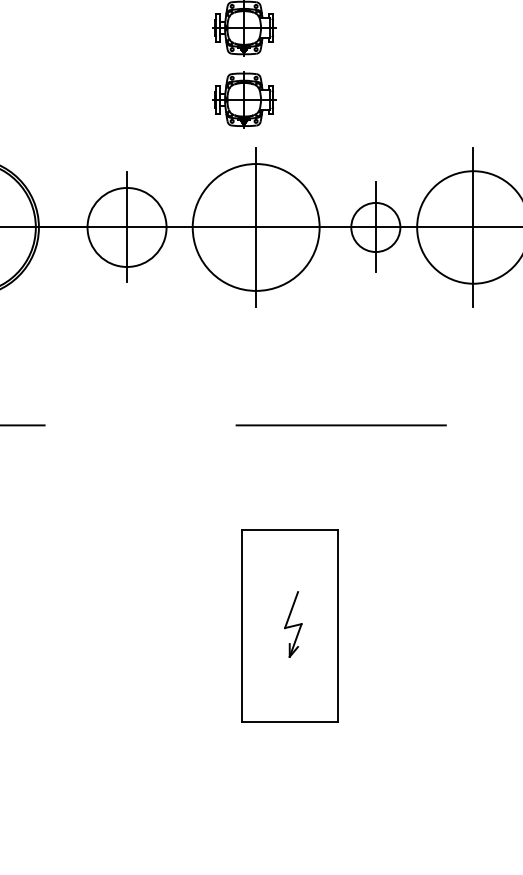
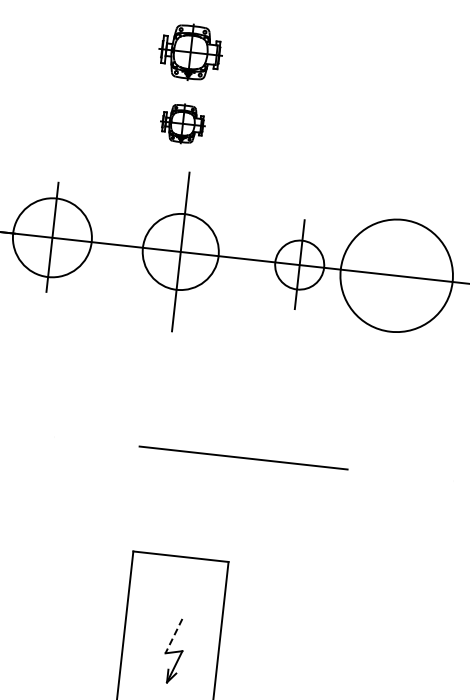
part: (244, 99) -> (183, 123), size x0.7
circle: (255, 227) -> (180, 251), size x0.6
line: (473, 227) -> (396, 275), removed
line: (291, 610) -> (173, 636), solid -> dashed

